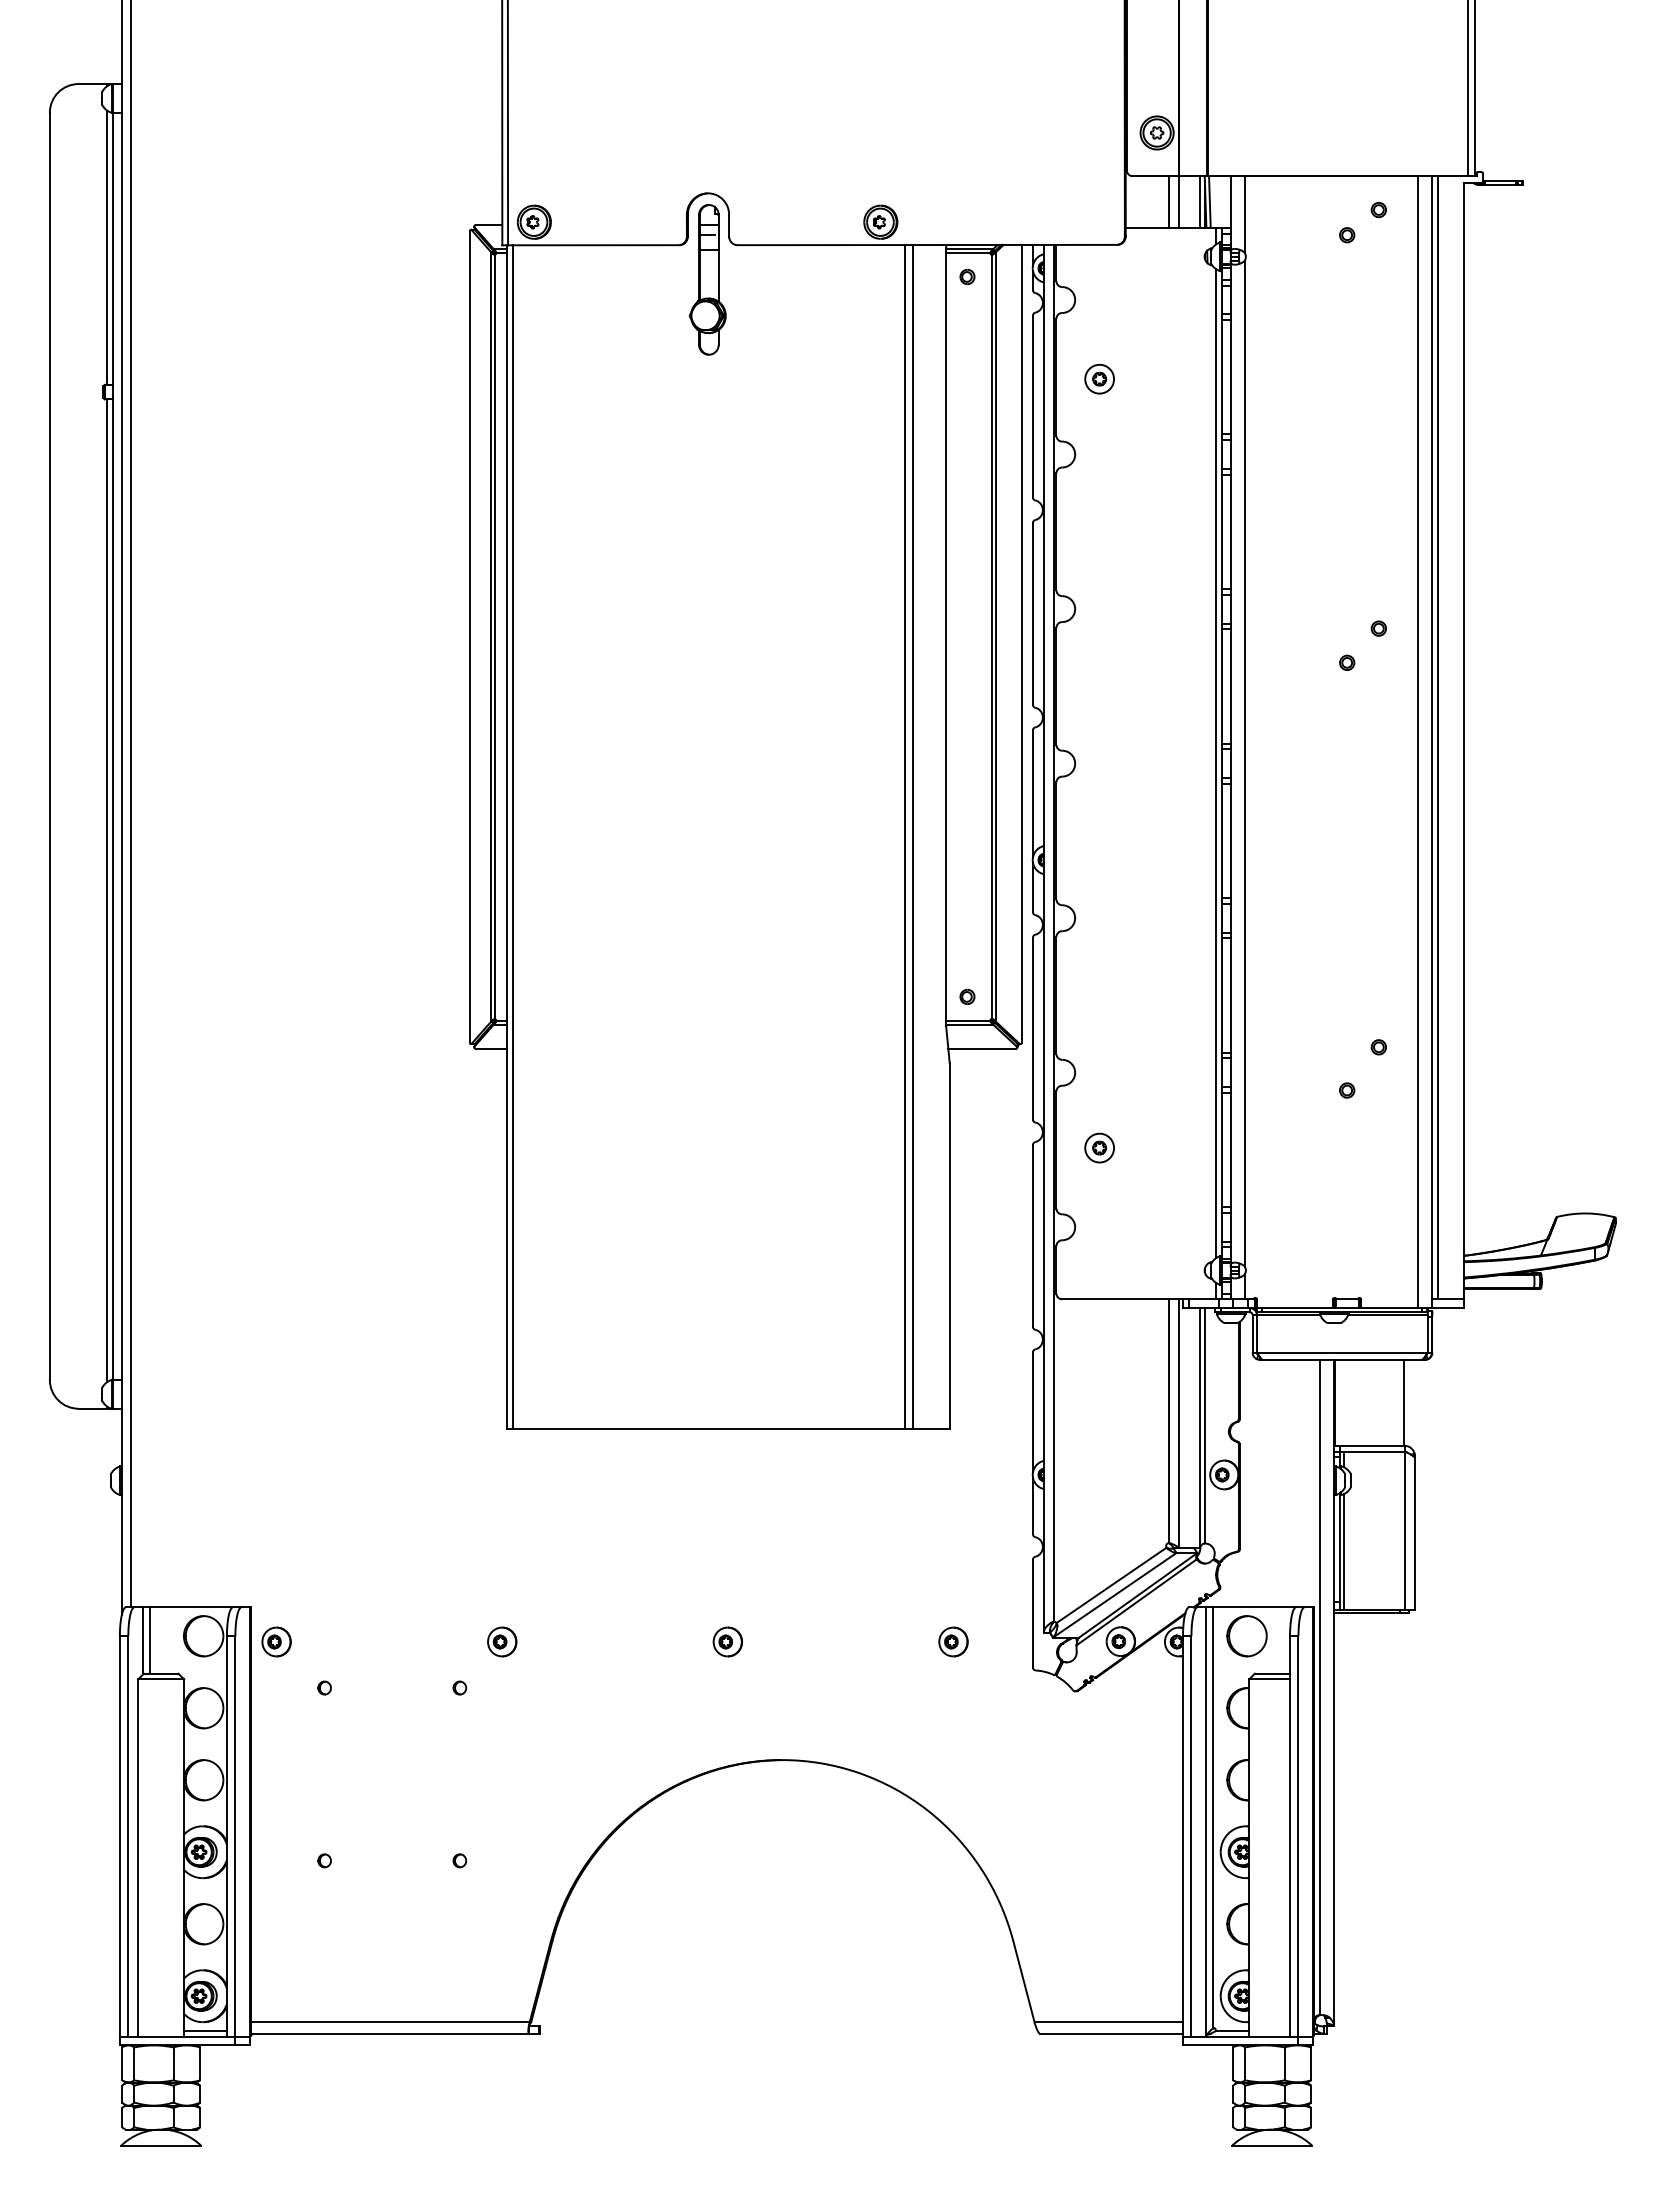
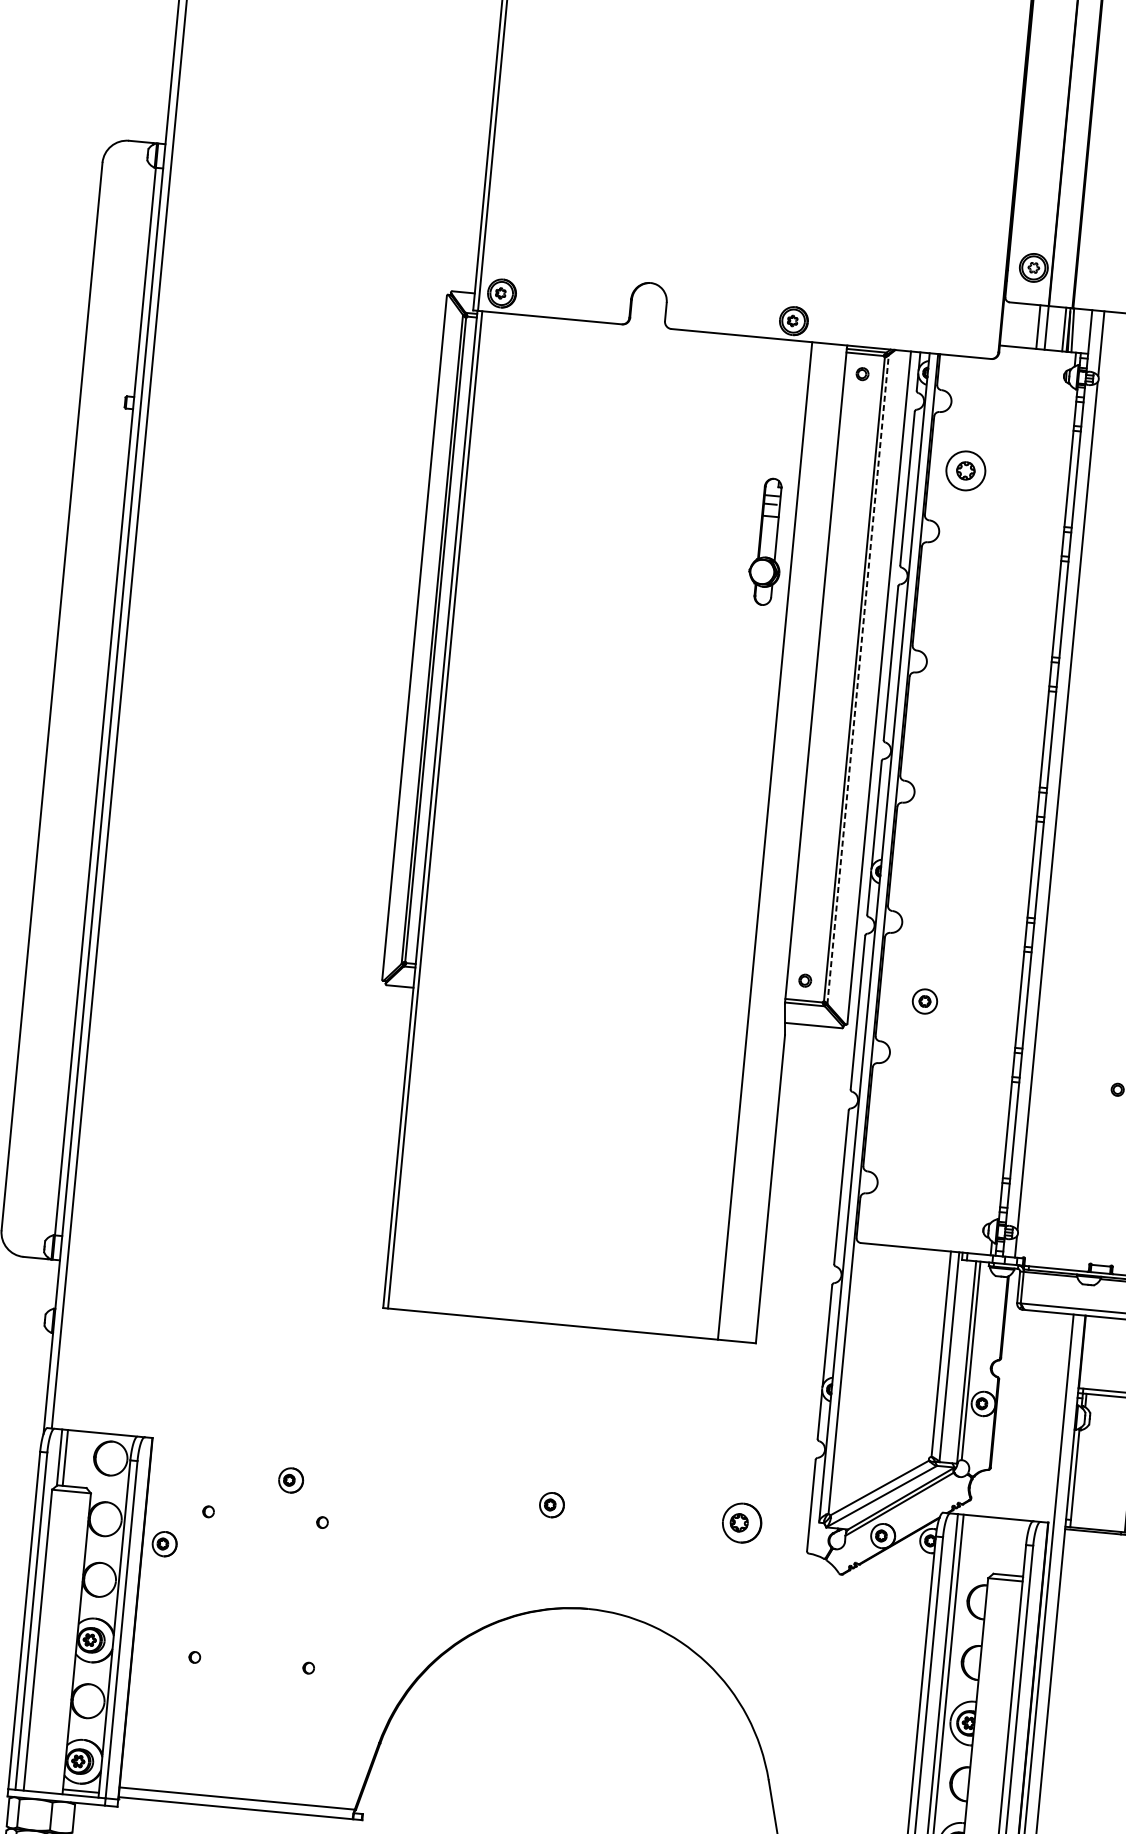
line: (107, 247) -> (140, 280), removed
part: (707, 279) -> (766, 541), moved
part: (1099, 378) -> (965, 470), size x1.6
line: (996, 636) -> (858, 679), solid -> dashed
line: (1216, 763) -> (1033, 803), removed
line: (913, 836) -> (772, 841), removed
line: (107, 890) -> (89, 822), removed
part: (1099, 1147) -> (924, 1001), moved
line: (1344, 1552) -> (1078, 1478), removed
part: (1246, 1636) -> (989, 1541), removed
part: (276, 1641) -> (164, 1543), moved
part: (502, 1641) -> (291, 1480), moved
part: (953, 1641) -> (742, 1522), size x1.6

